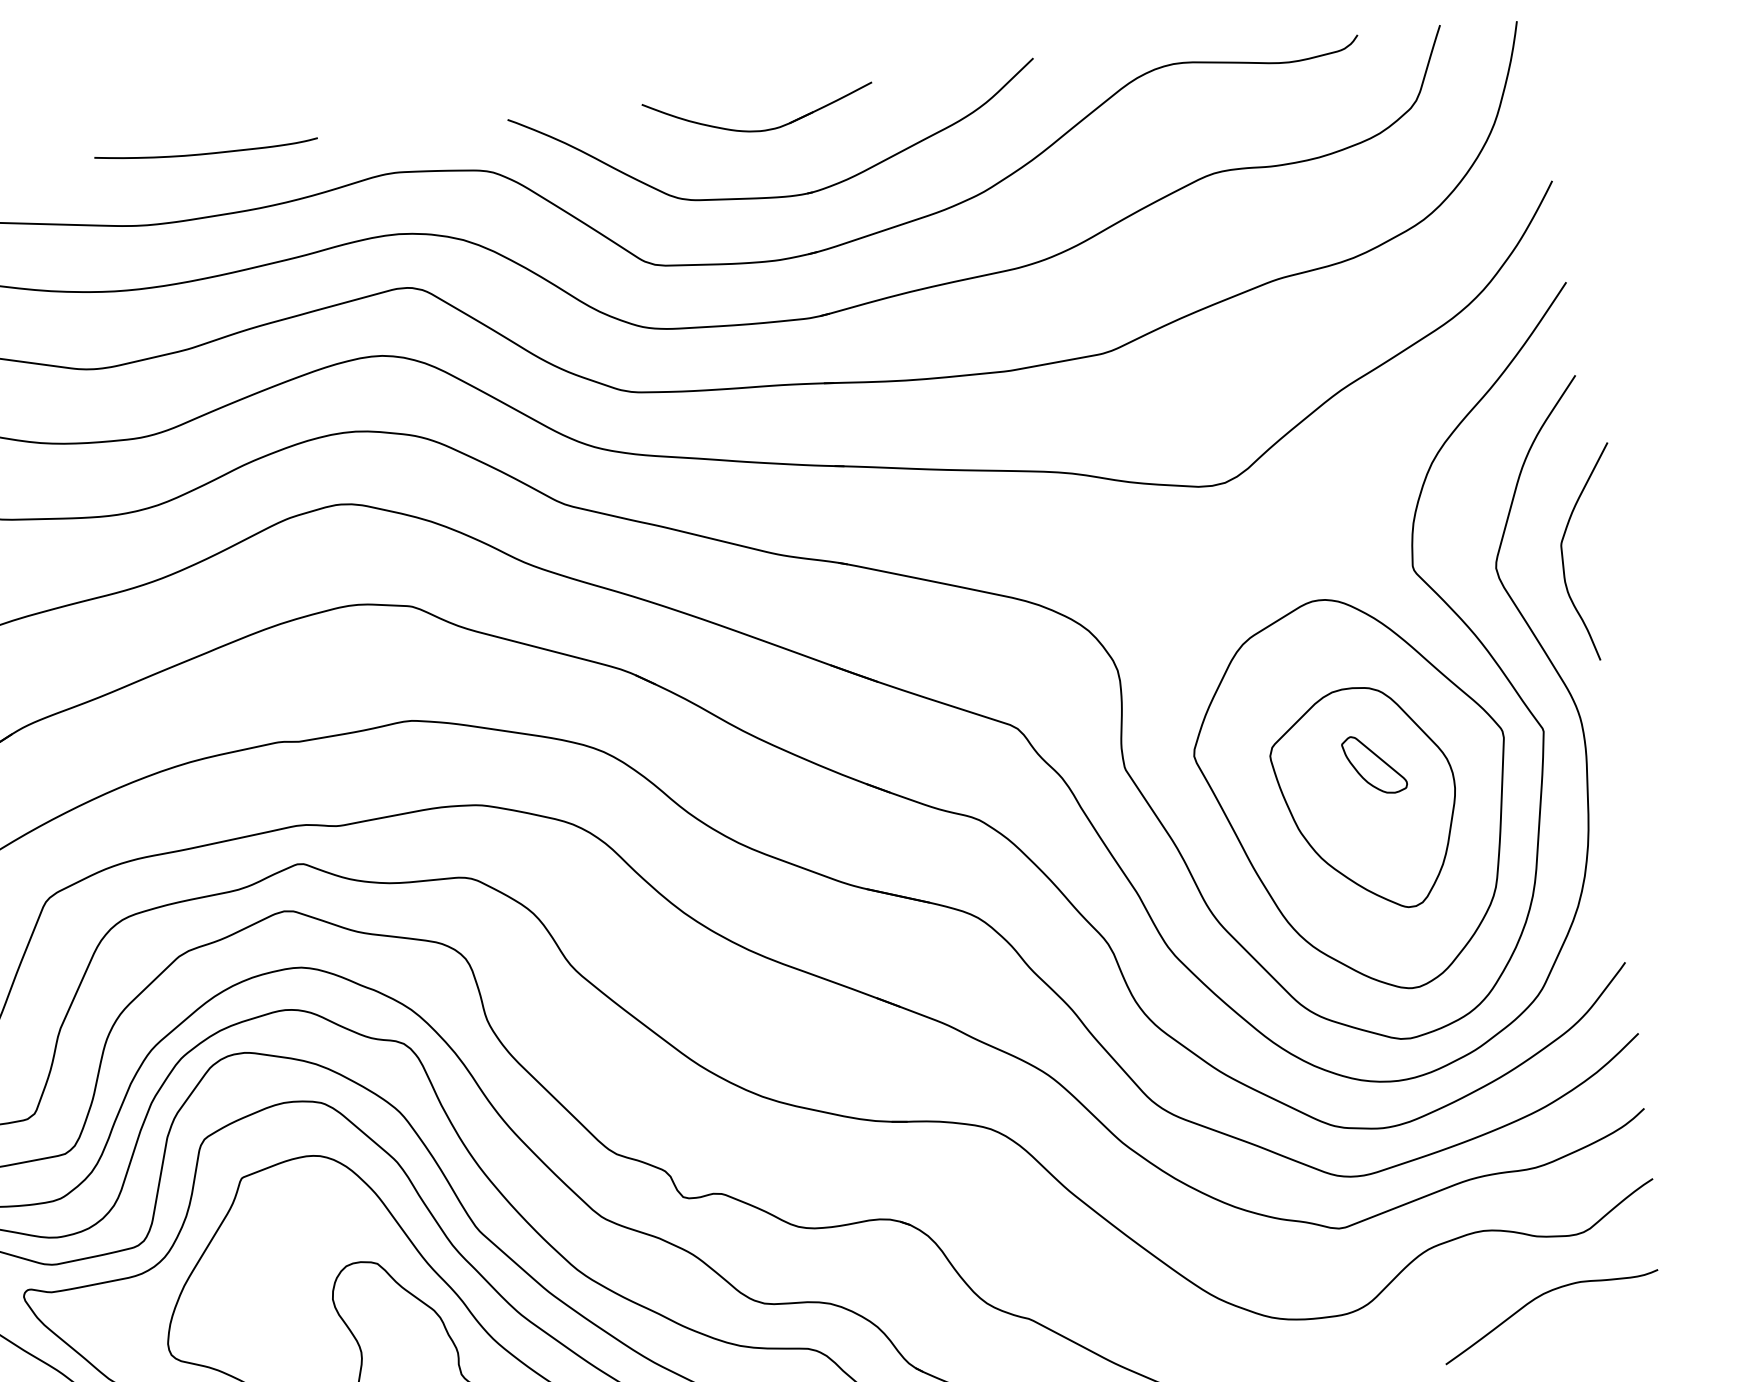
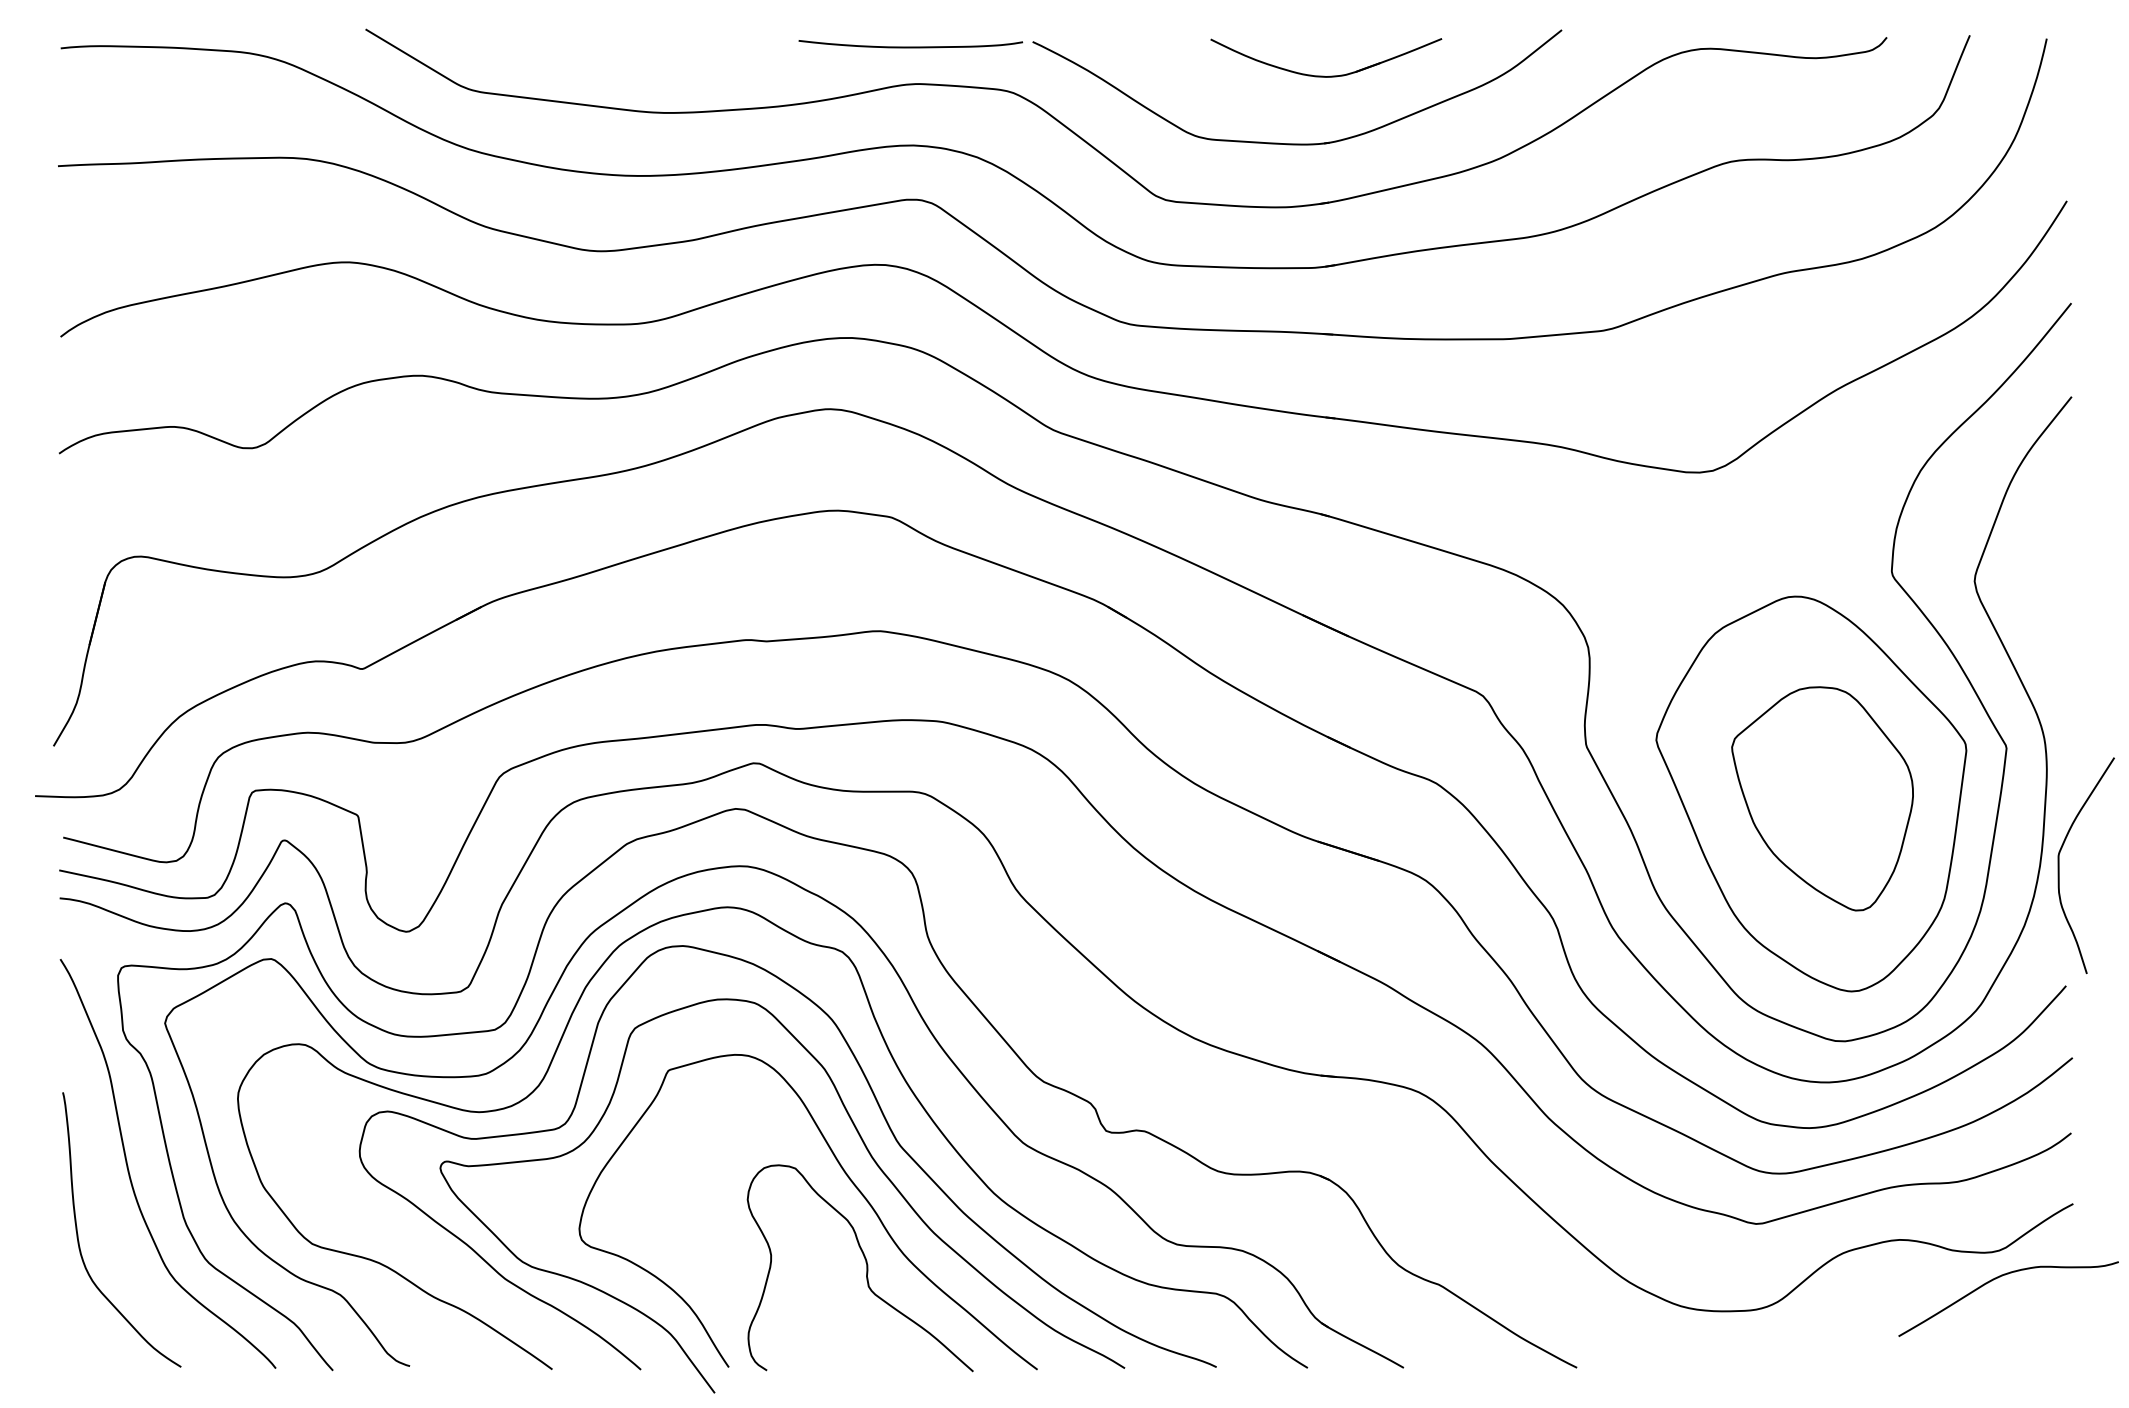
part: (758, 129) -> (1324, 75), moved
curve: (206, 152) -> (910, 46), moved
curve: (1563, 555) -> (2059, 865), moved
part: (1373, 764) -> (1834, 765), removed
curve: (1539, 1297) -> (1998, 1278), moved

